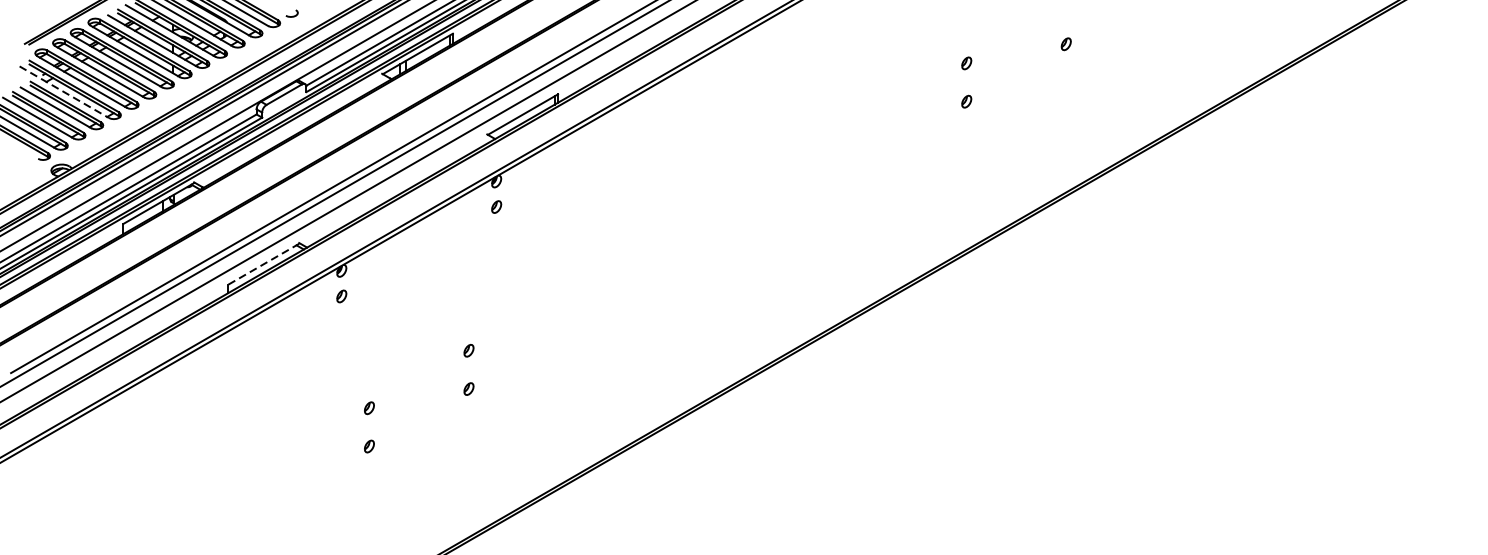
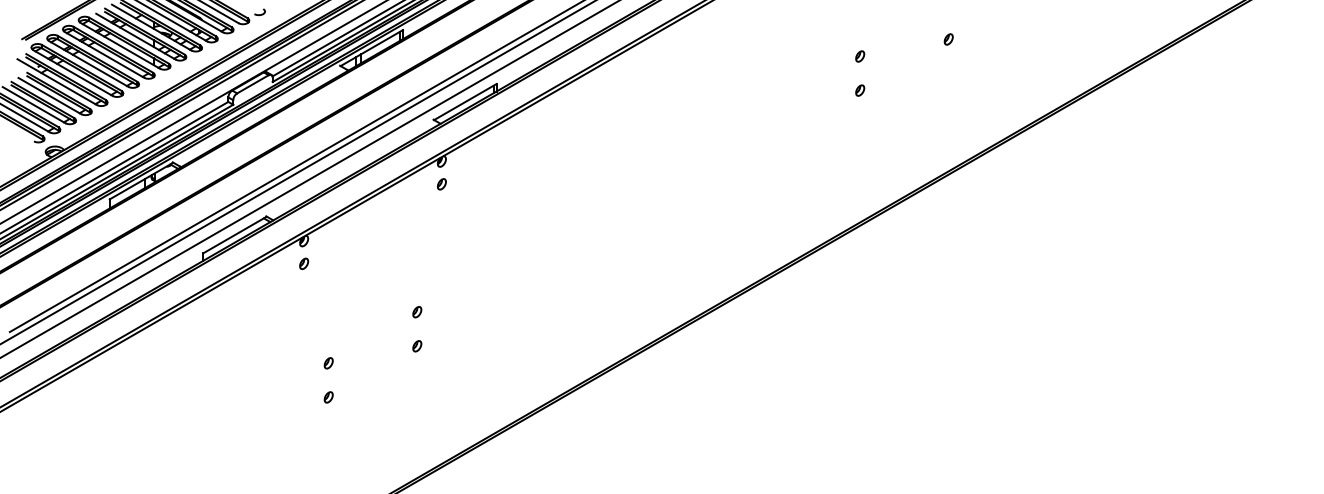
line: (64, 92) -> (57, 82), dashed -> solid
line: (264, 263) -> (235, 234), dashed -> solid

